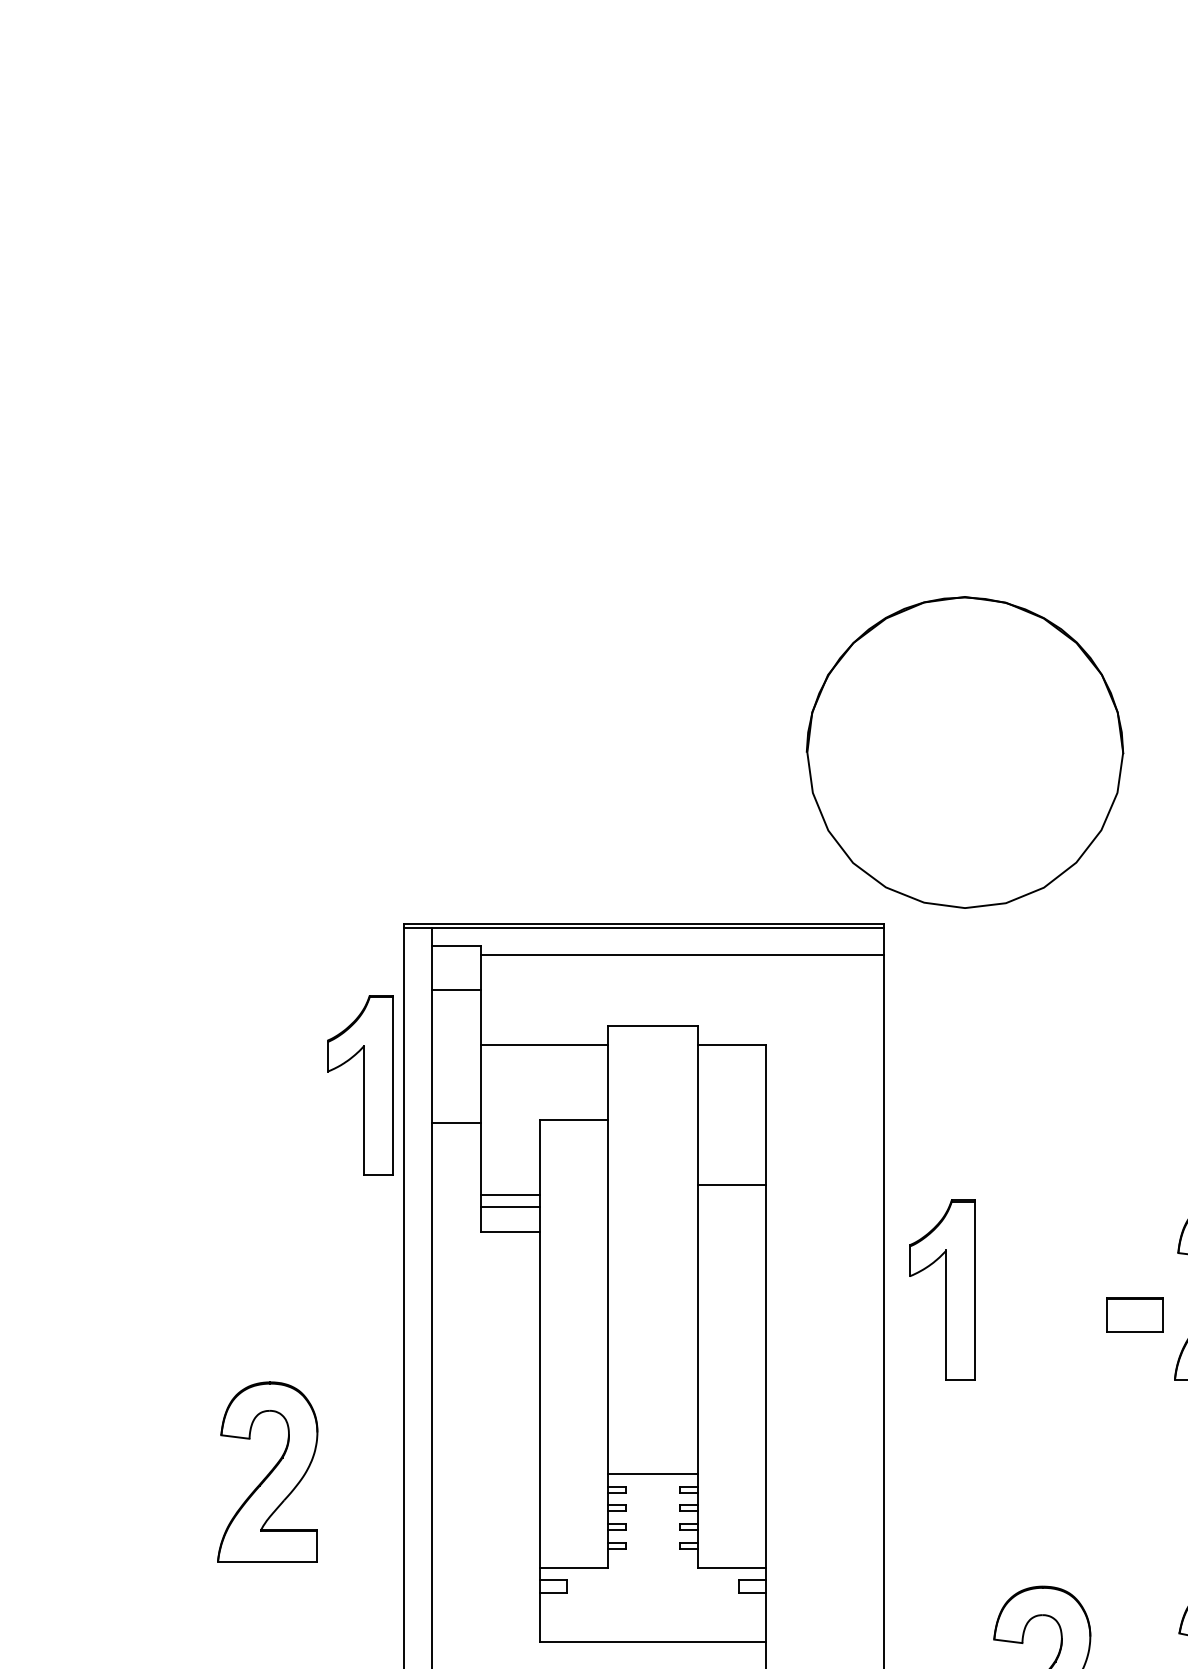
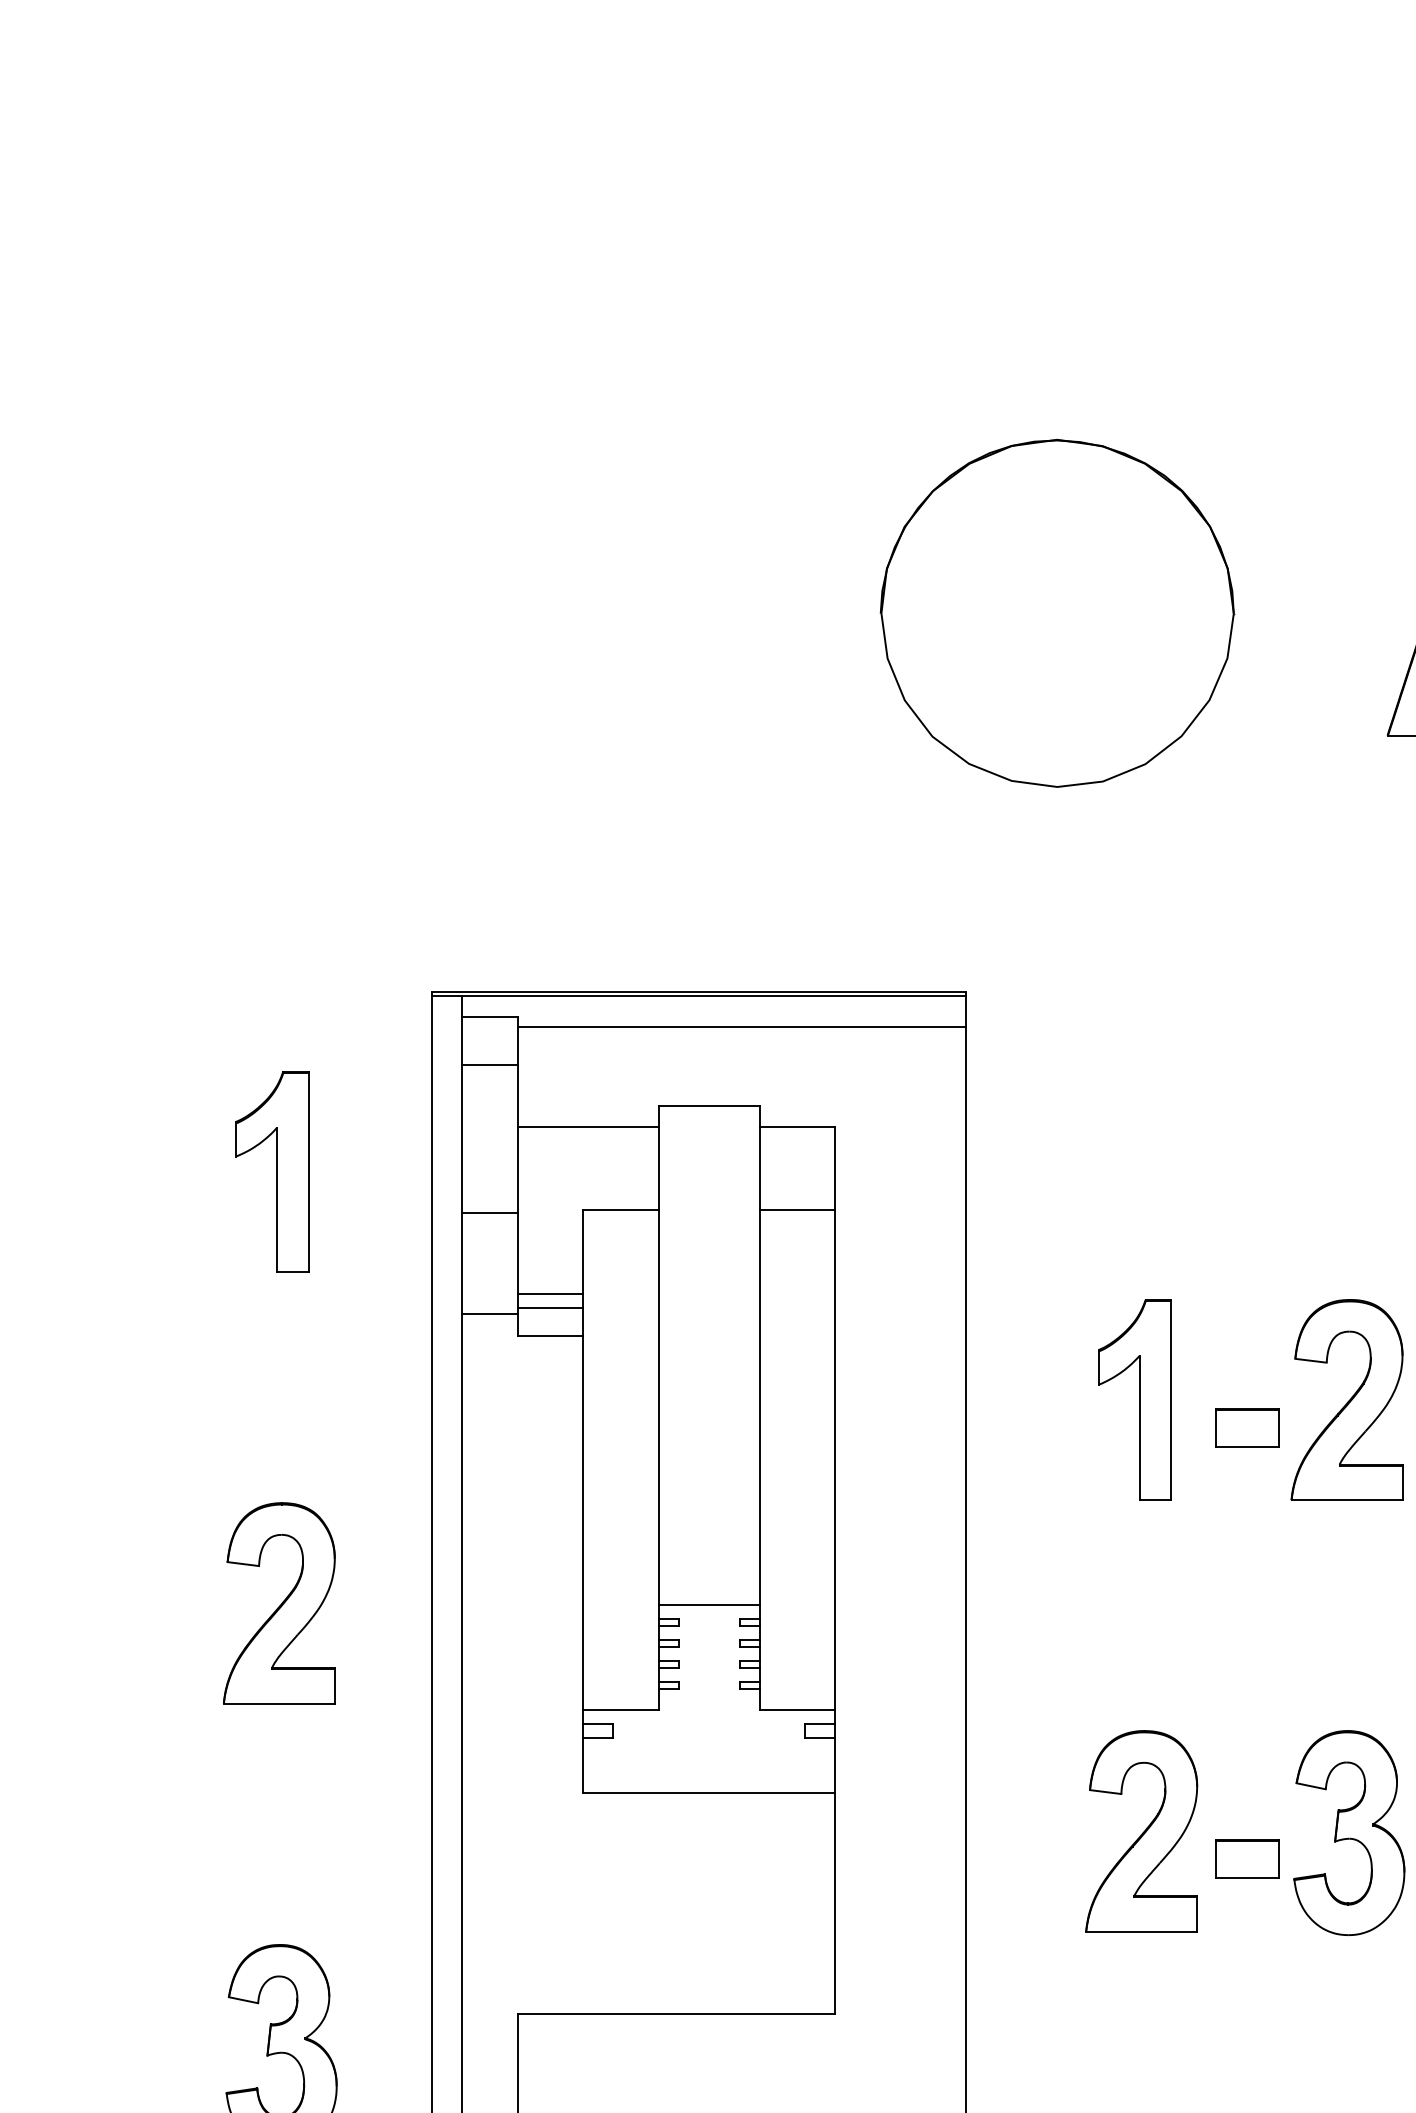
part: (965, 751) -> (1057, 612), moved
part: (360, 1085) -> (272, 1171), moved
line: (732, 1185) -> (797, 1210), moved
line: (456, 1213) -> (489, 1314), added
part: (941, 1289) -> (1134, 1399), moved

